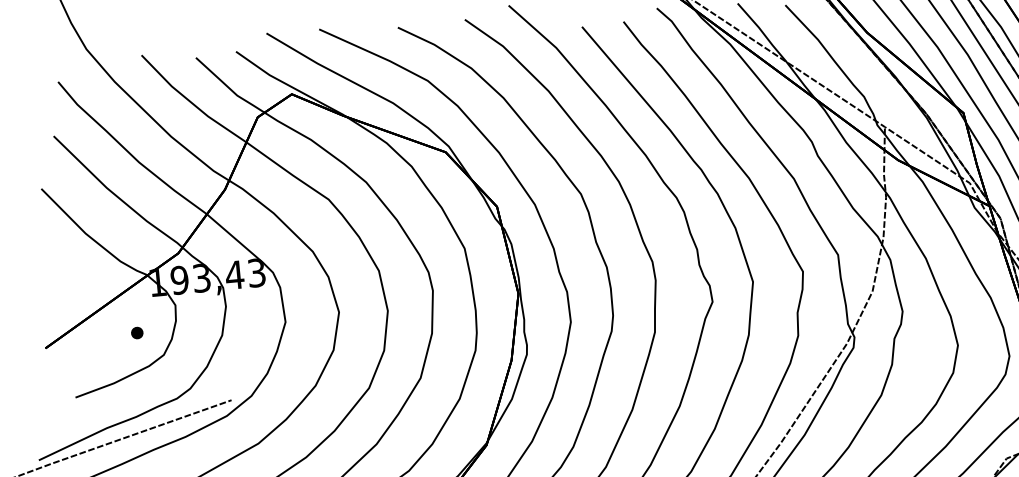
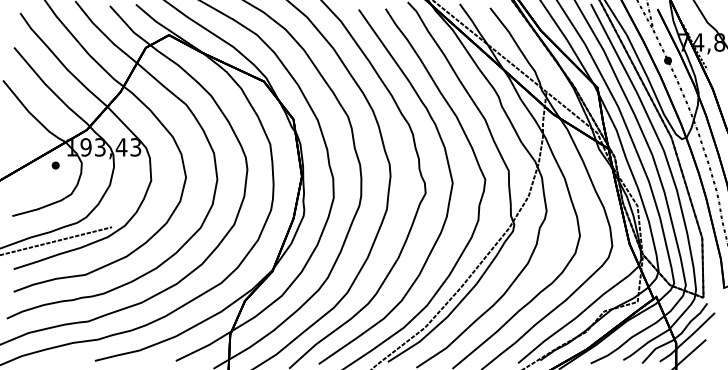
part: (136, 332) -> (55, 165), moved

